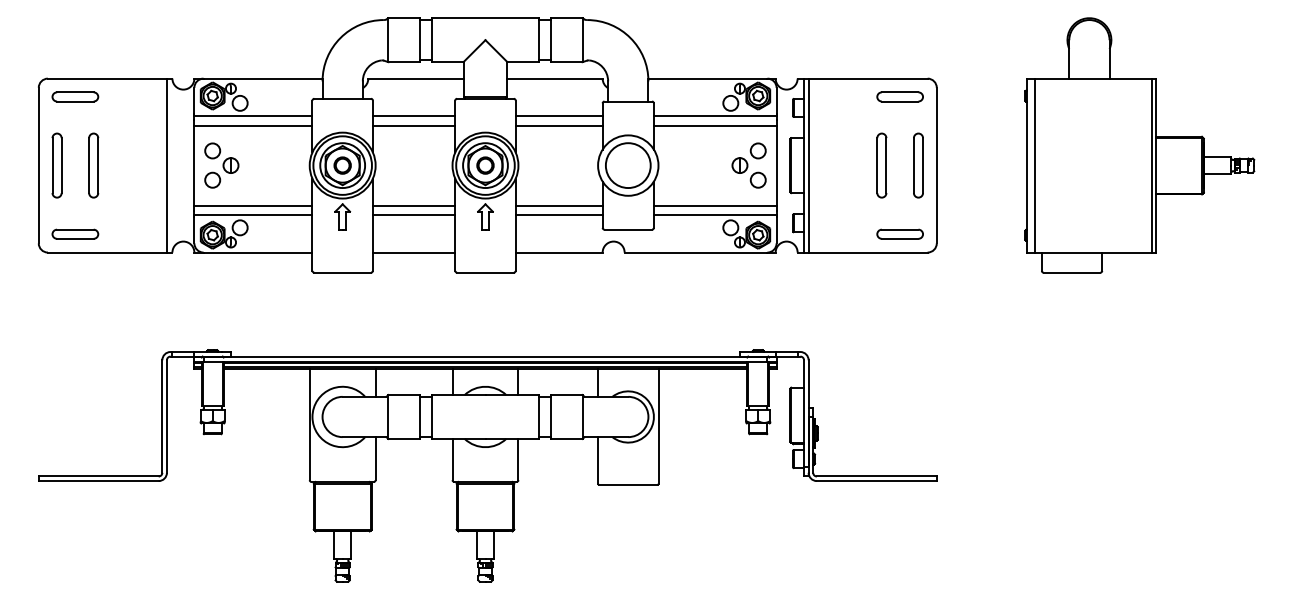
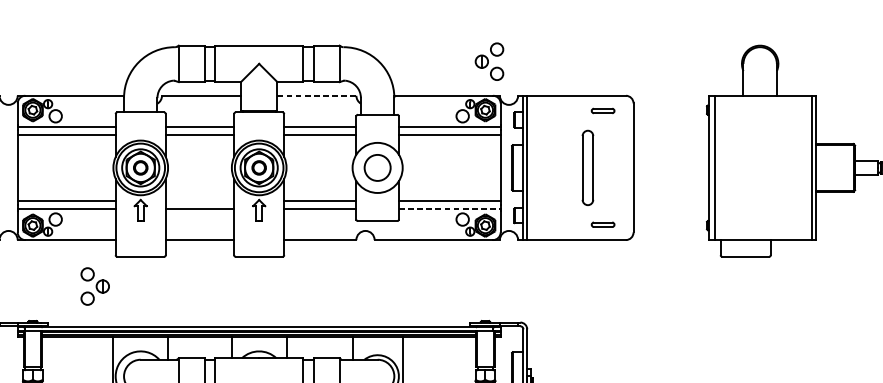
line: (555, 78) -> (317, 95), solid -> dashed
part: (899, 96) -> (602, 110), size x0.6
part: (221, 165) -> (94, 286), moved
circle: (627, 165) -> (376, 167), size x0.7
part: (748, 165) -> (488, 61), moved
part: (881, 165) -> (587, 167), size x1.4
part: (918, 165) -> (618, 167), removed
line: (413, 205) -> (199, 201), removed
line: (715, 214) -> (449, 208), solid -> dashed
part: (899, 233) -> (602, 224), size x0.6

